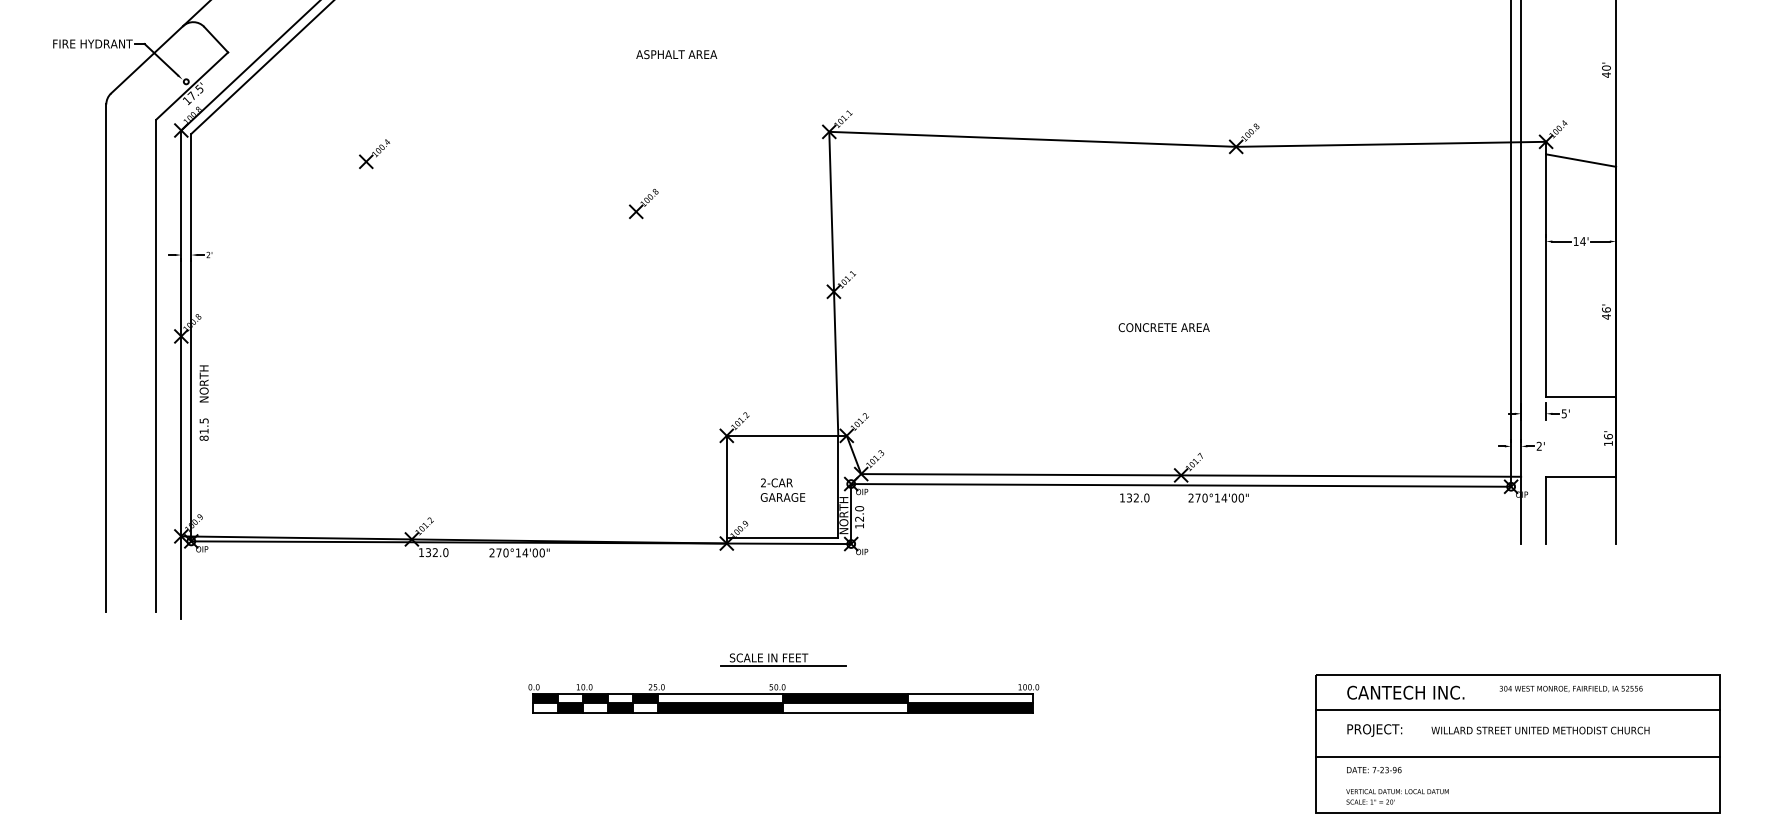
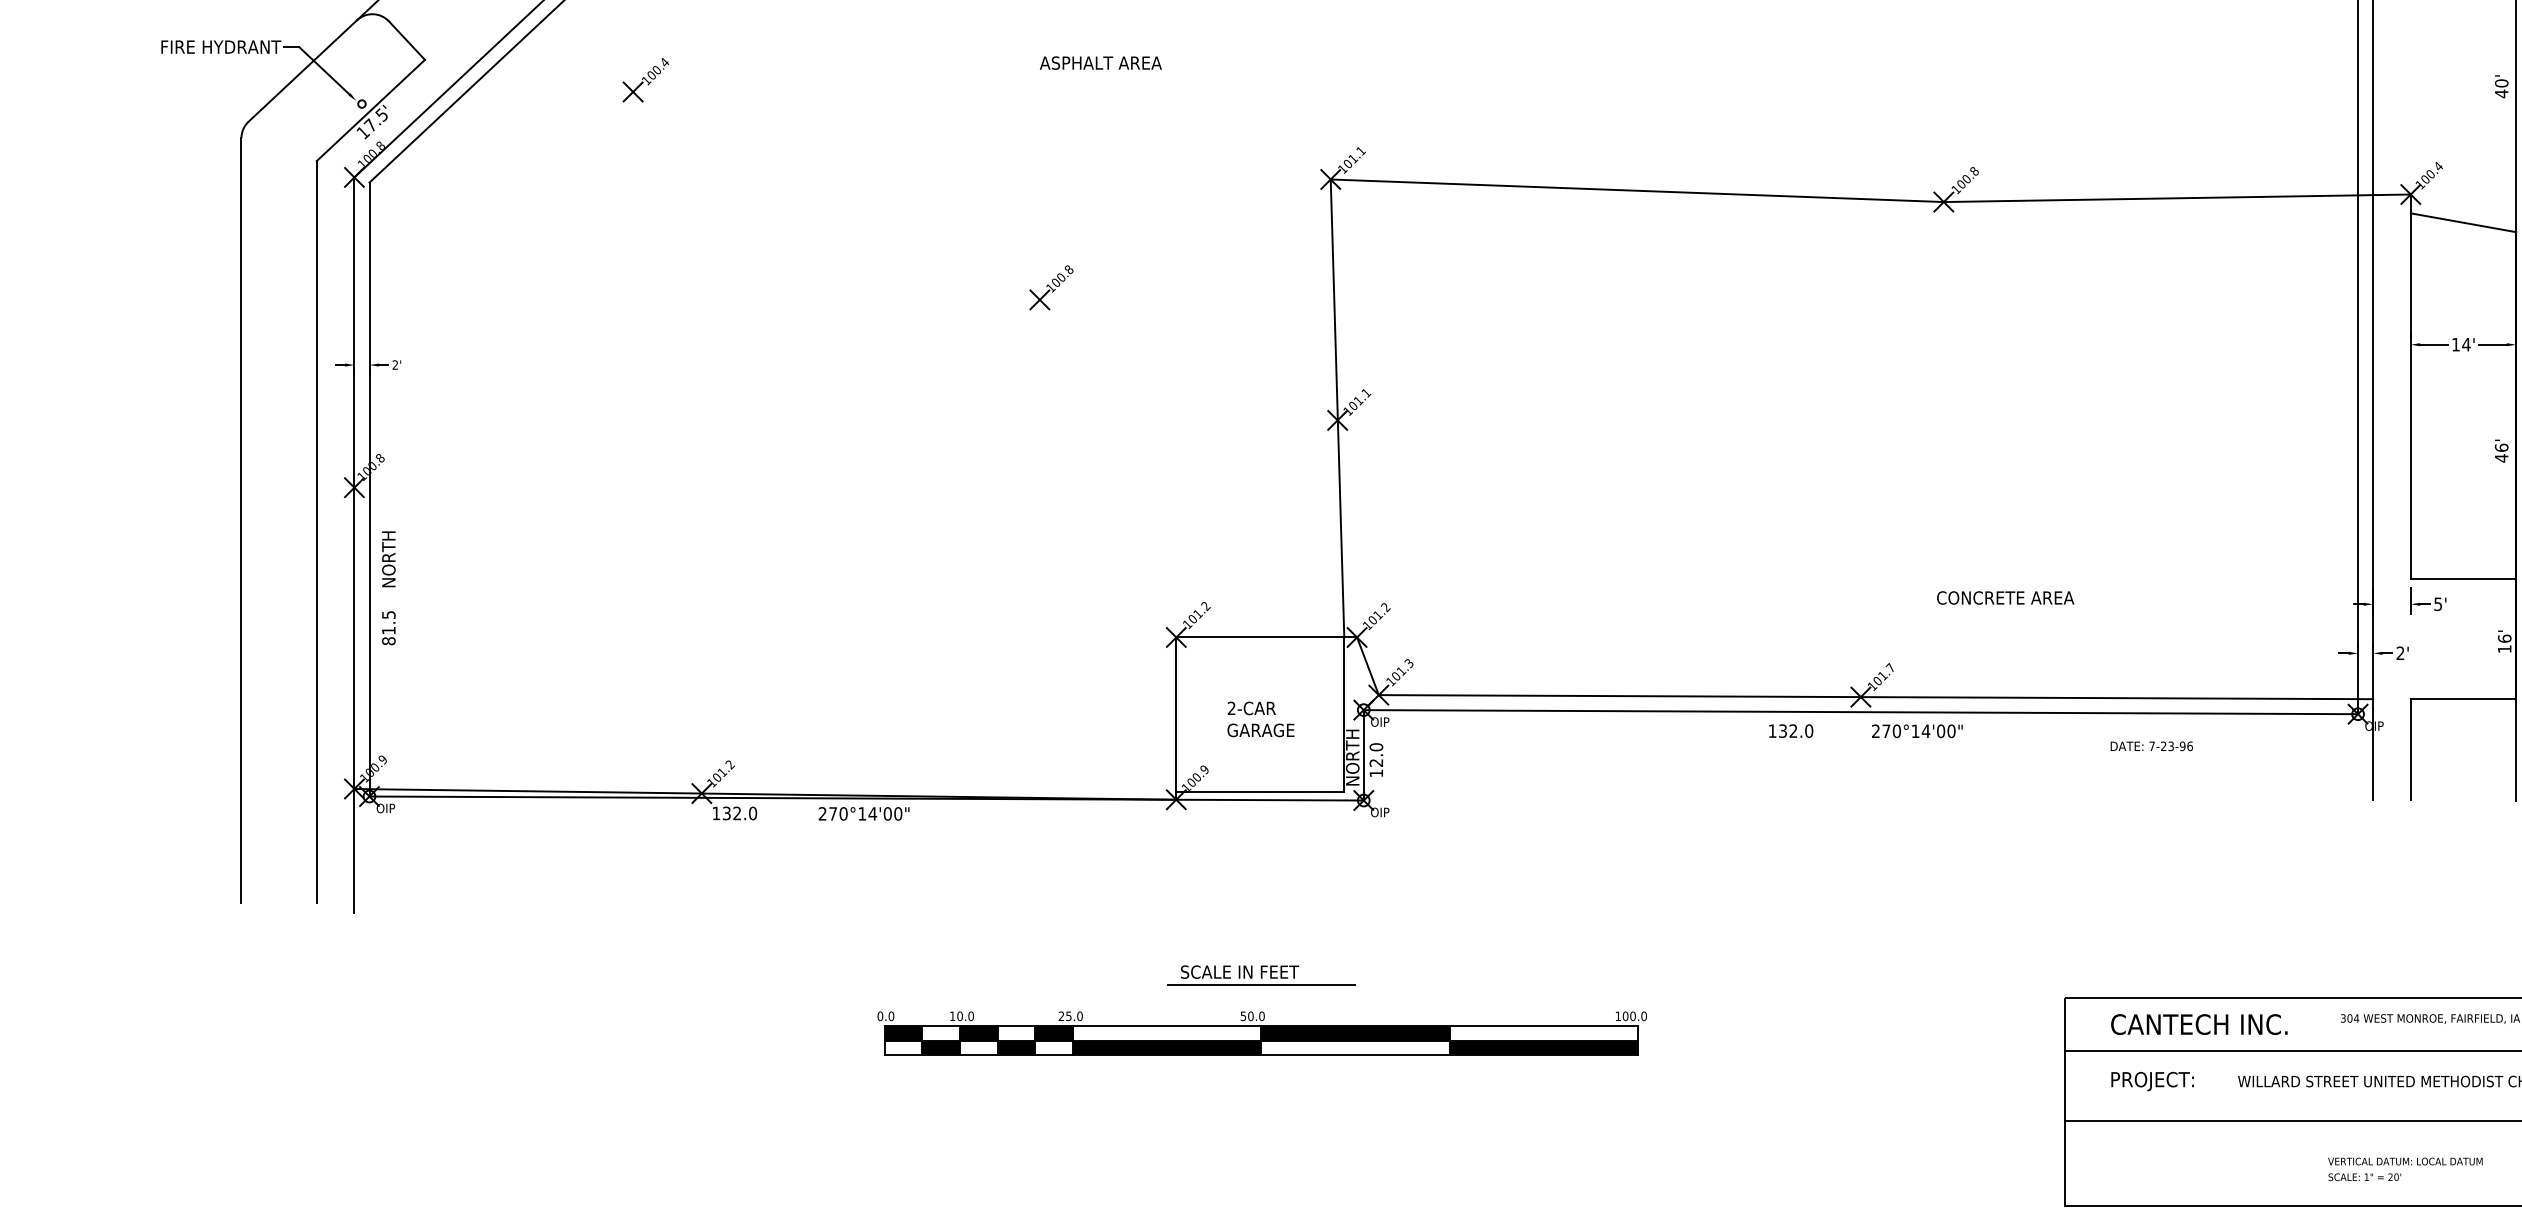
part: (374, 154) -> (645, 81), moved
text: (1163, 327) -> (2004, 597), moved
text: (1374, 770) -> (2152, 746), moved
text: (1397, 796) -> (2405, 1168), moved

